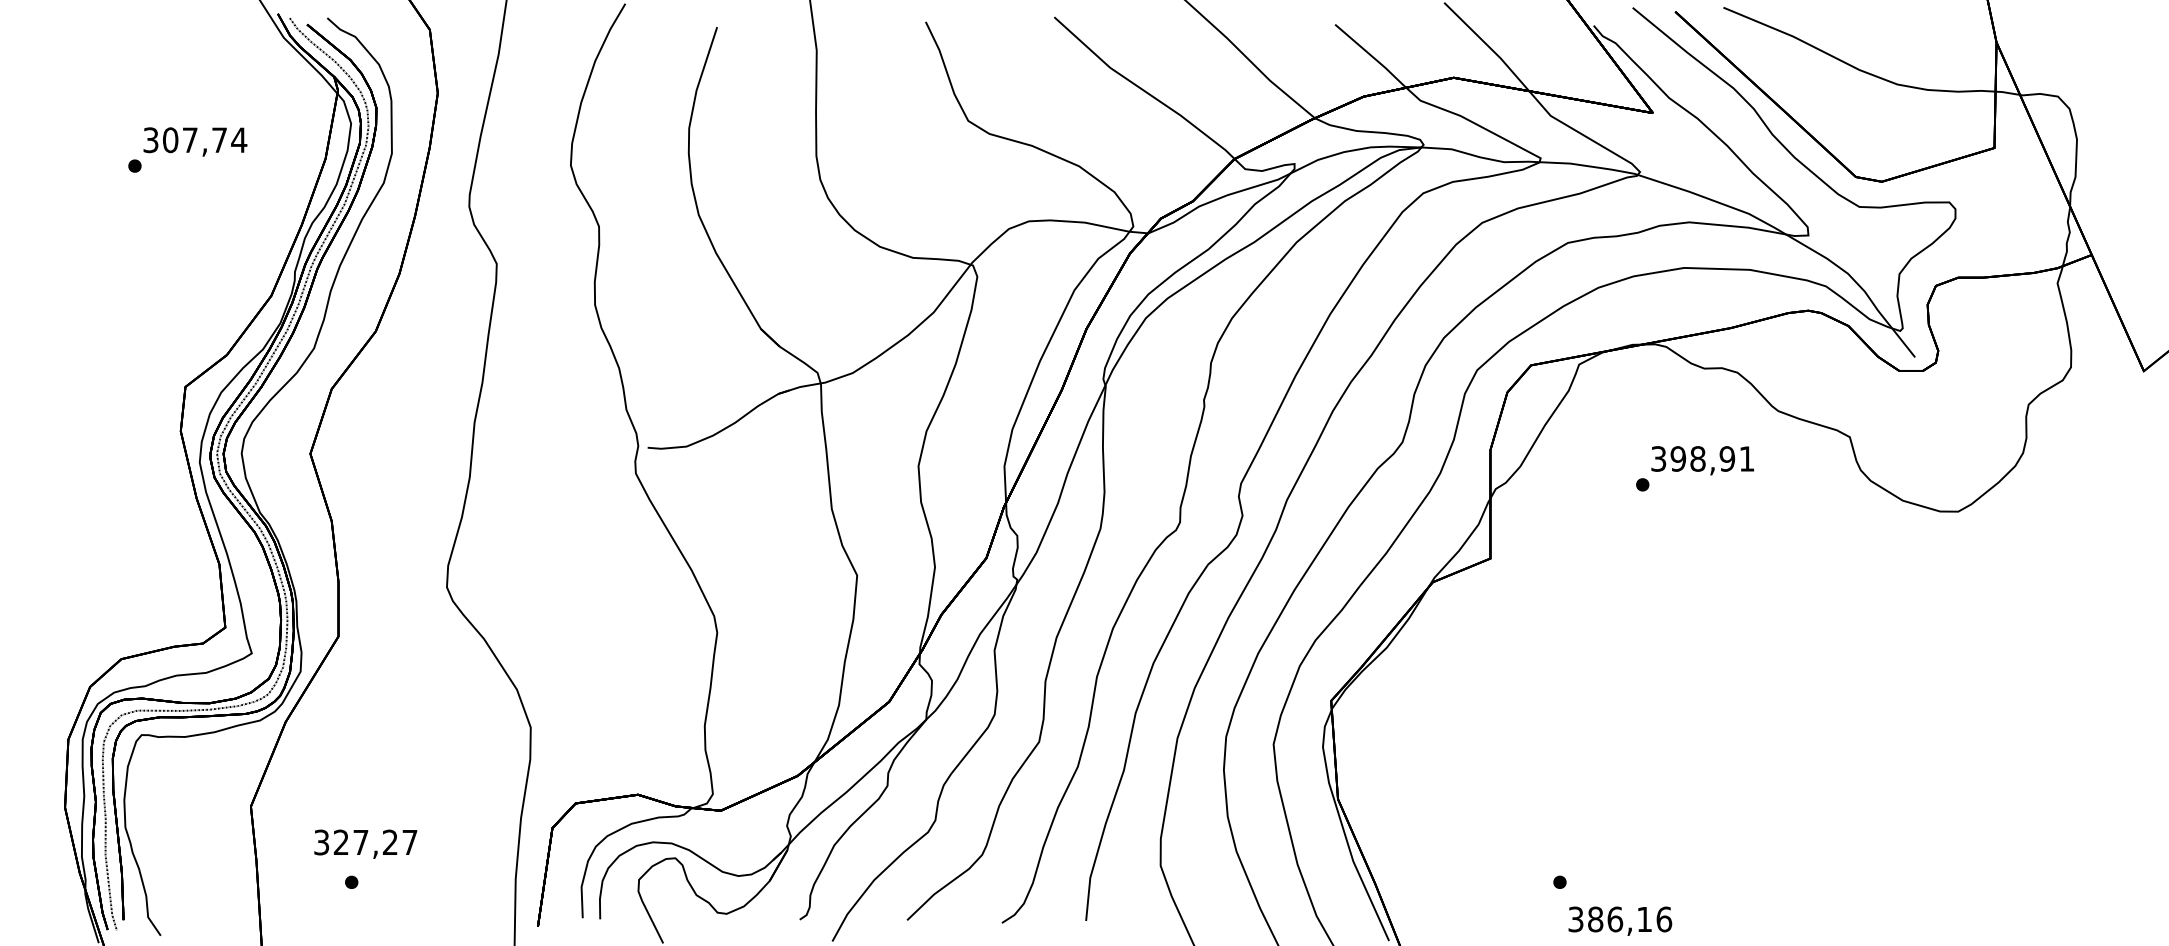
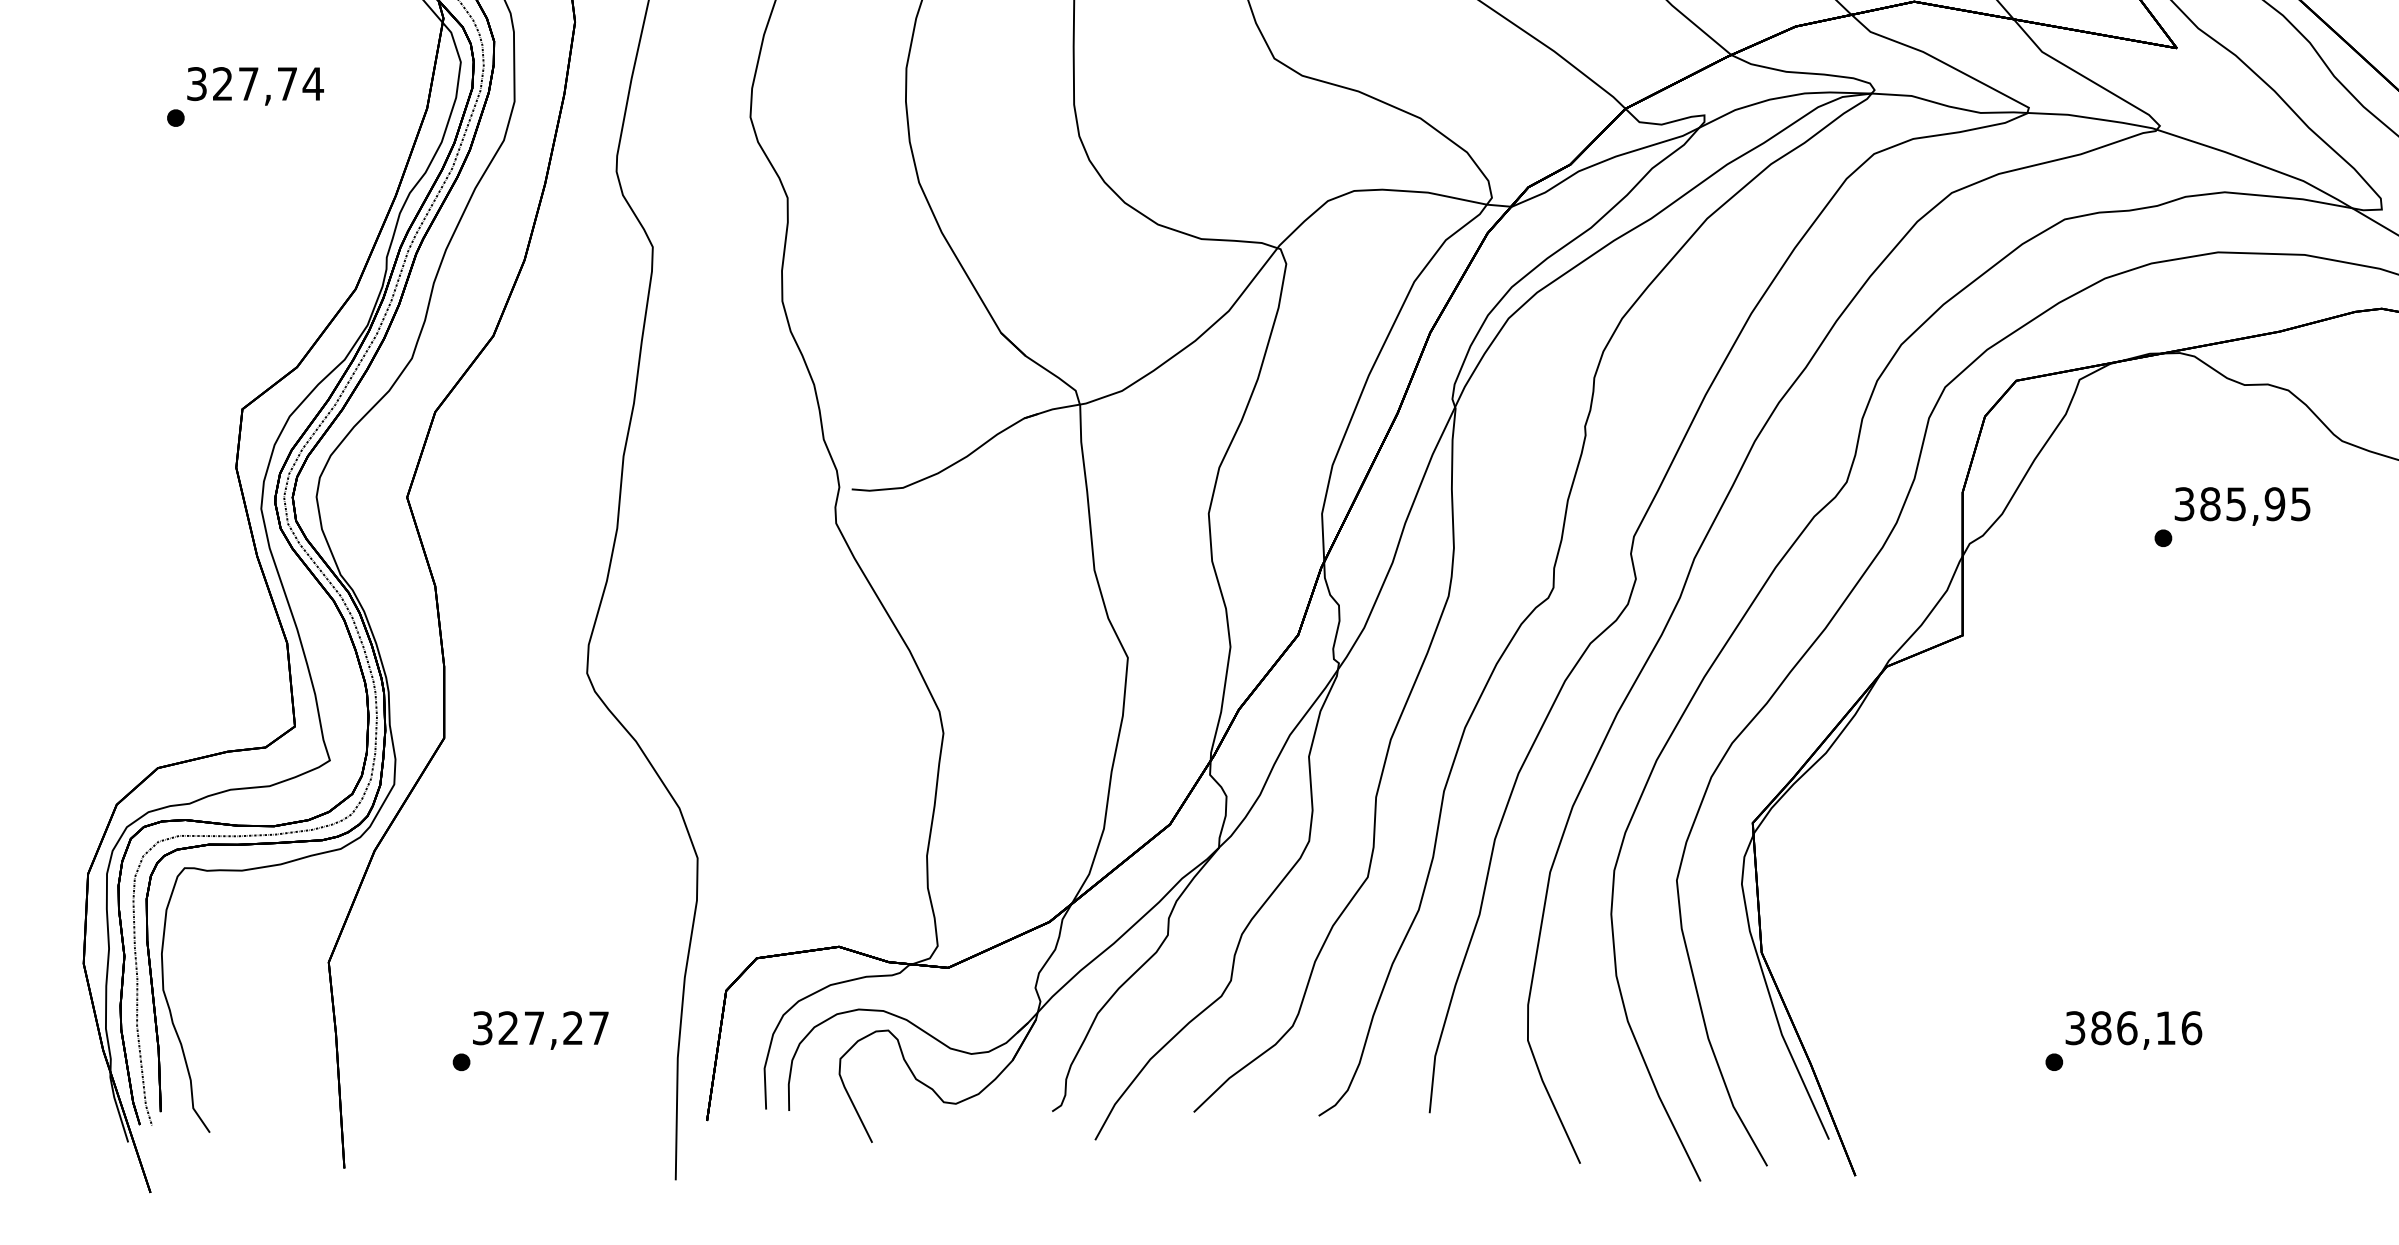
text: (170, 140) -> (222, 84), 307,74 -> 327,74
text: (1712, 458) -> (2255, 503), 398,91 -> 385,95
text: (365, 843) -> (540, 1029), moved
text: (1620, 920) -> (2134, 1029), moved

